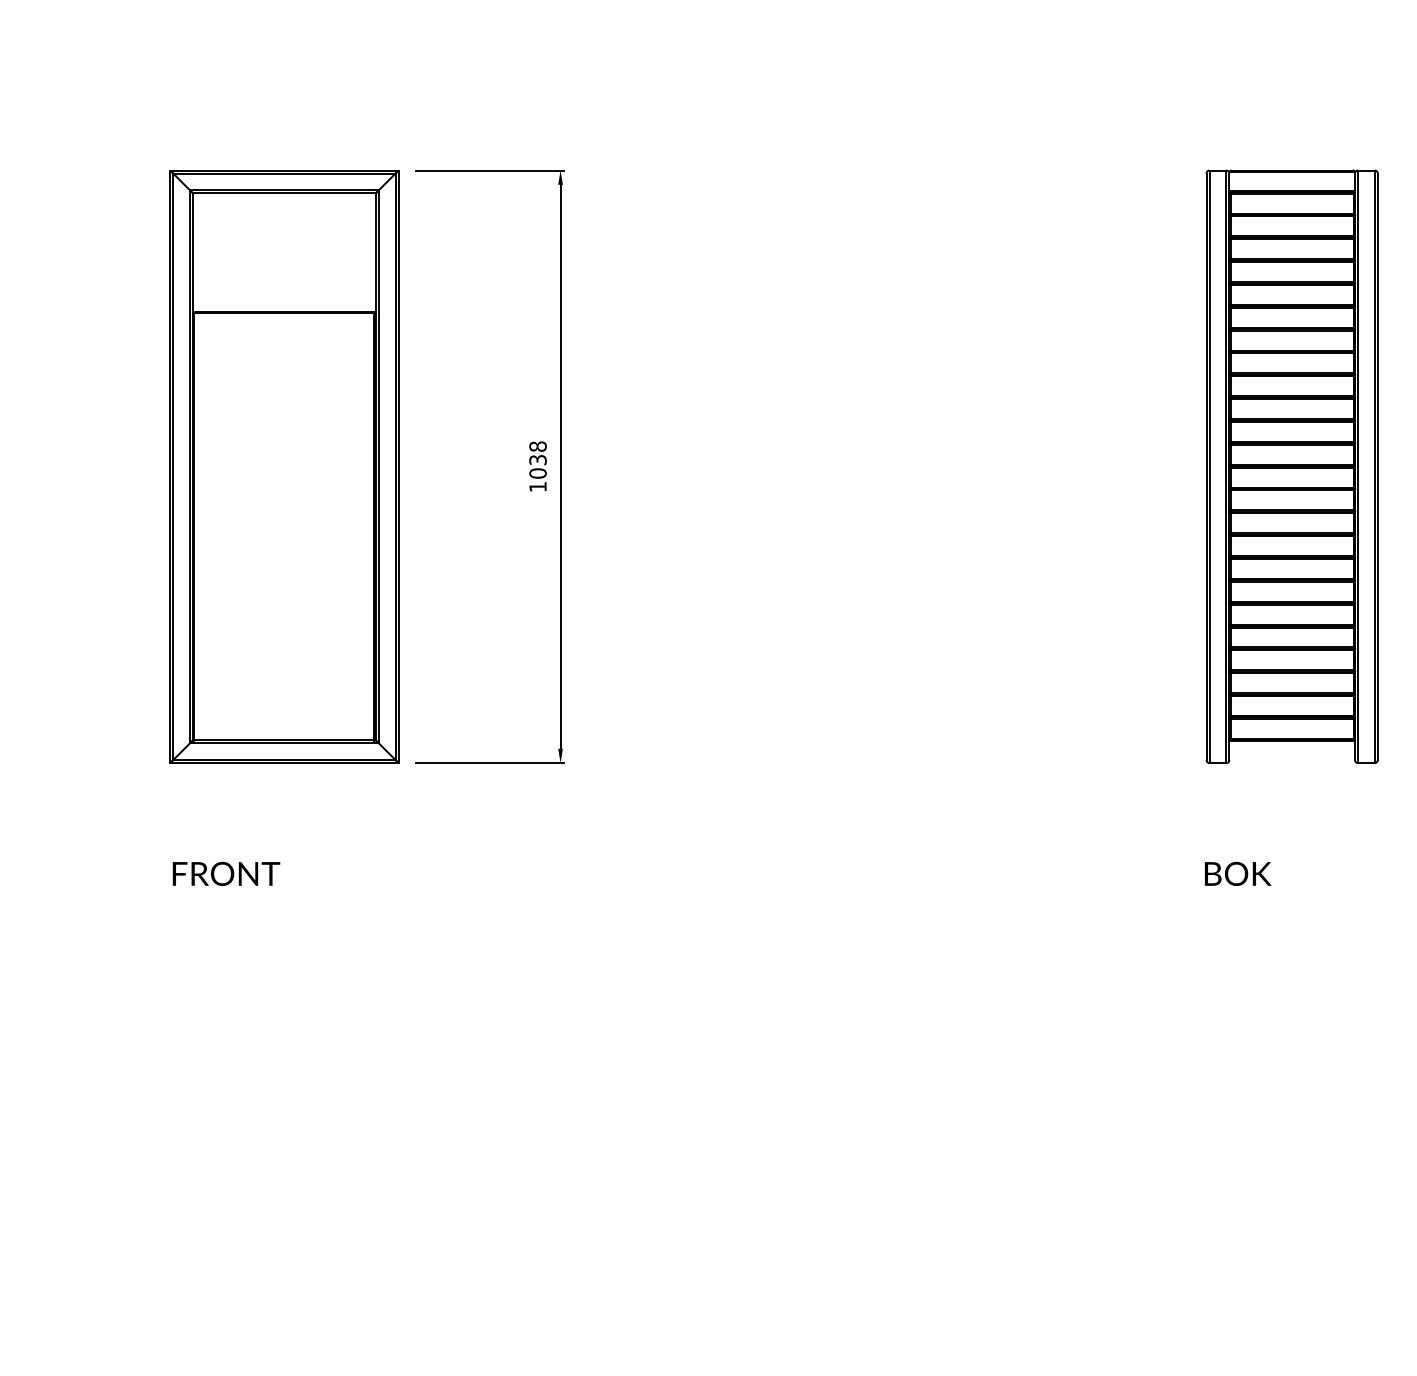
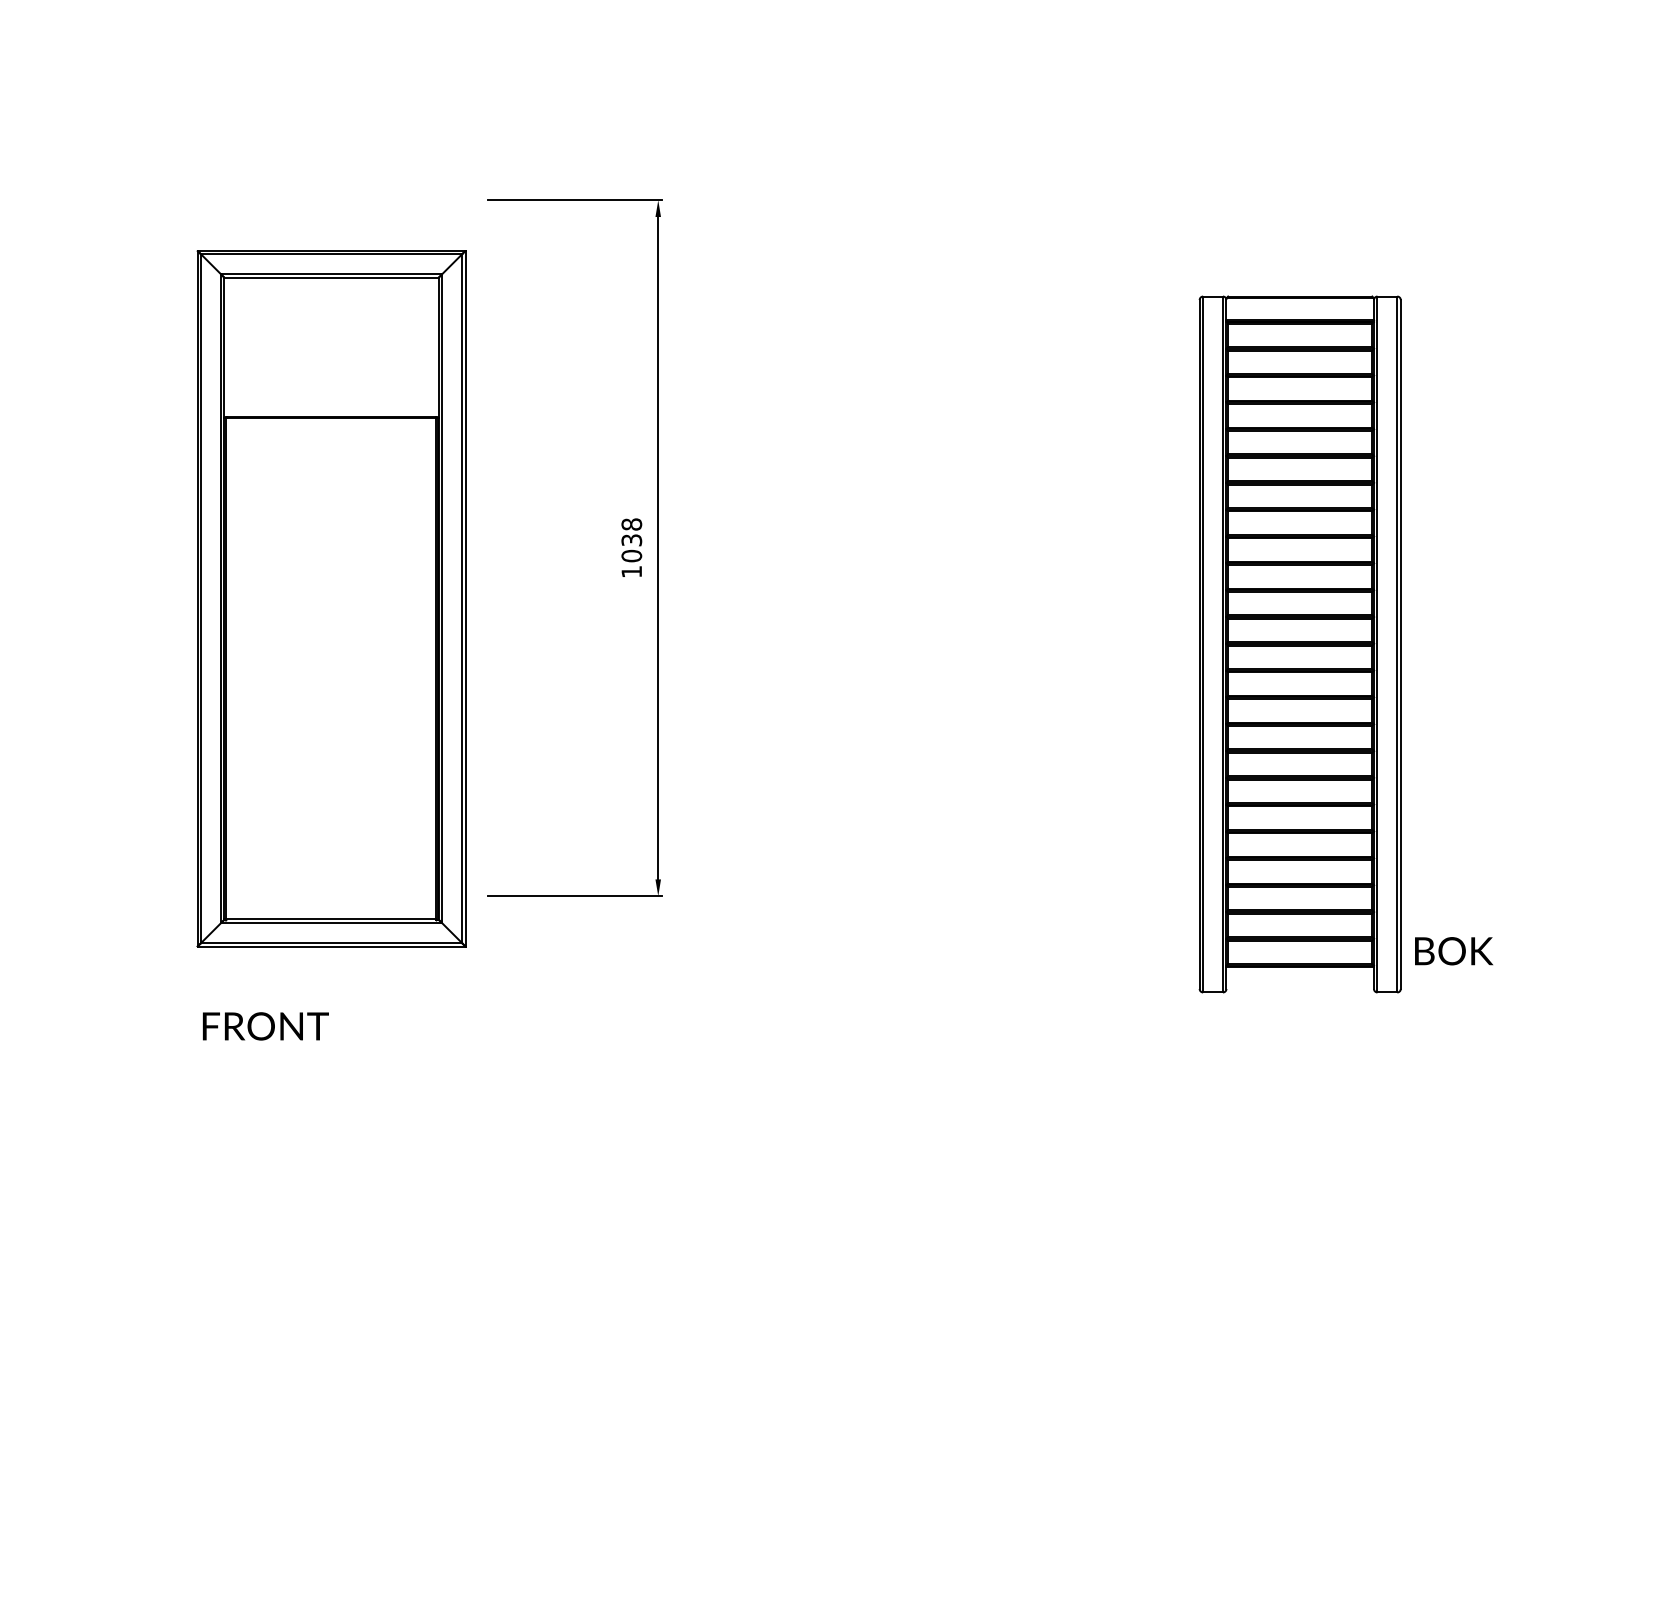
part: (284, 466) -> (331, 598), moved
part: (1291, 466) -> (1299, 644), moved
text: (1238, 873) -> (1454, 950), moved

